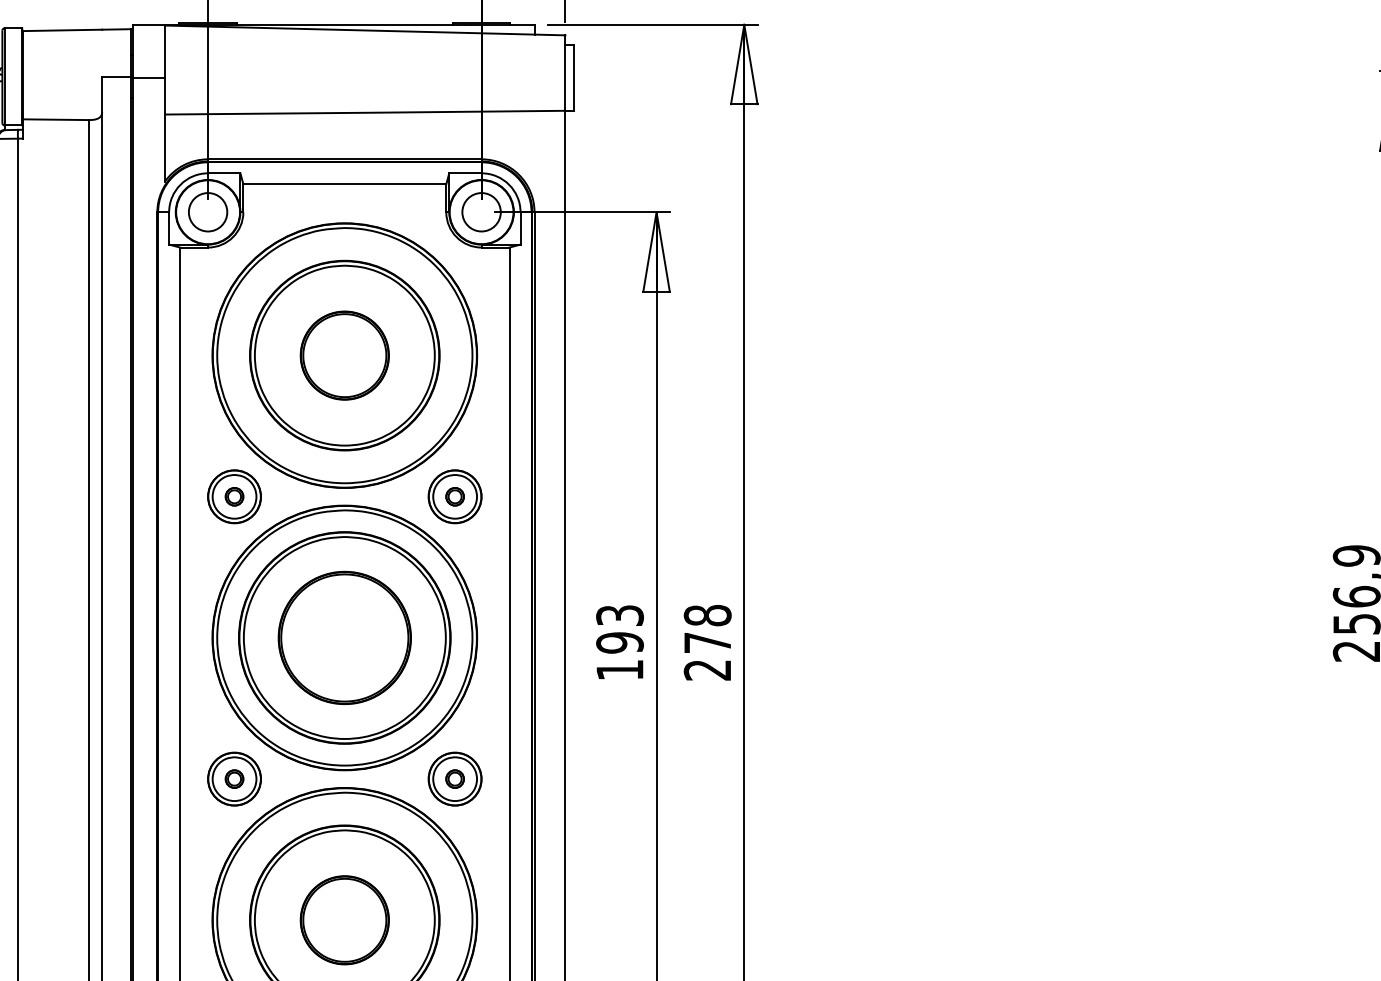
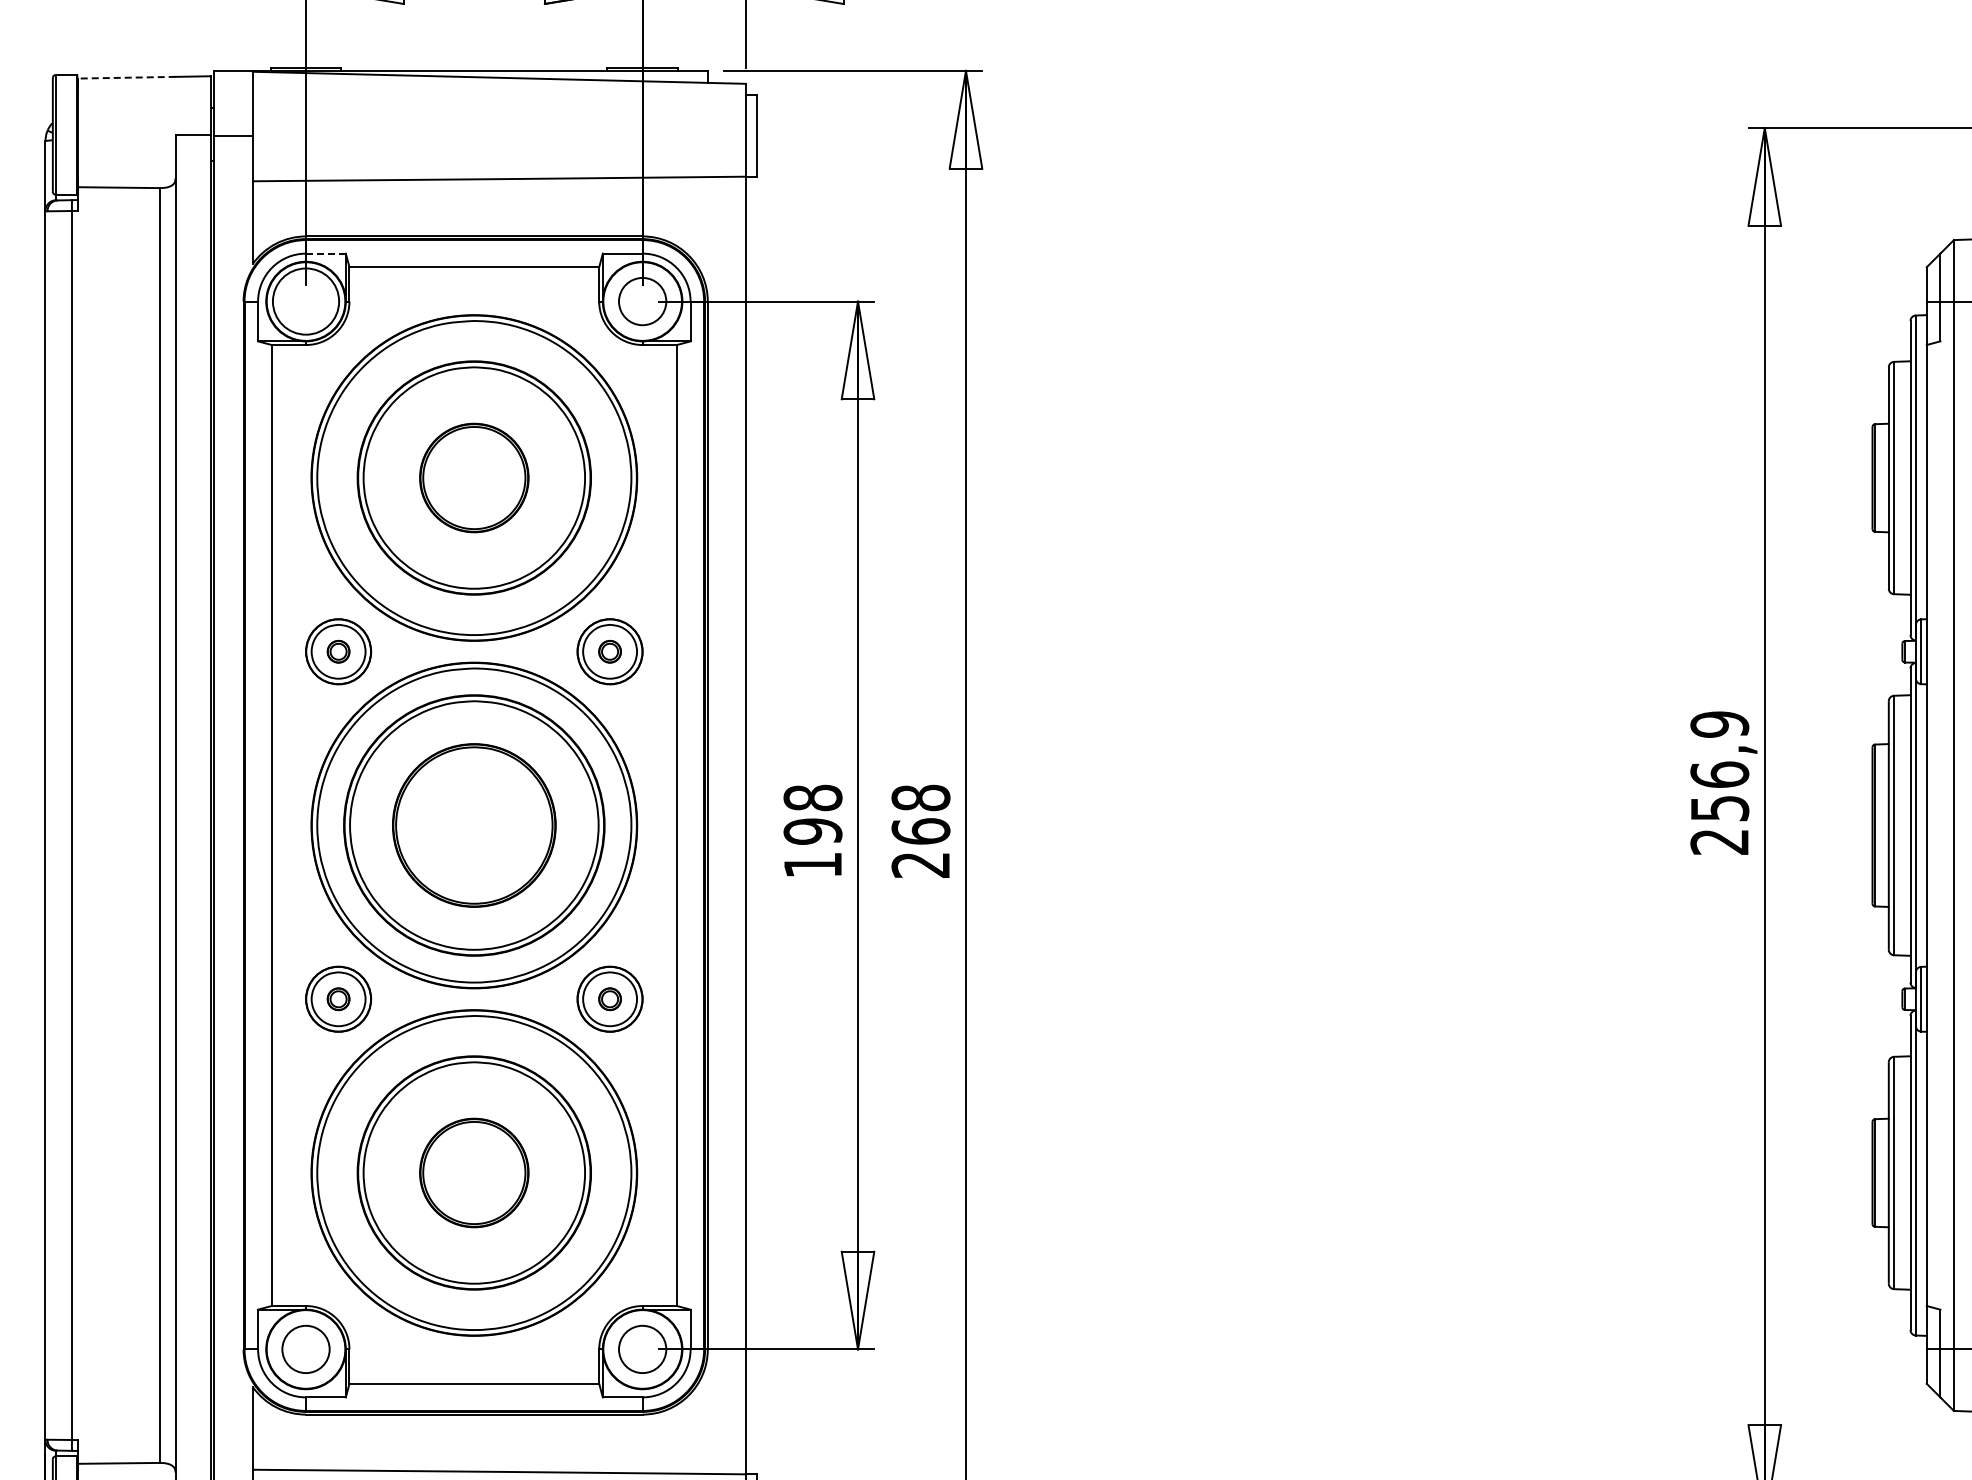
line: (62, 30) -> (126, 77), solid -> dashed
line: (223, 173) -> (325, 253), solid -> dashed
circle: (207, 212) -> (305, 301), size x1.4
text: (619, 615) -> (812, 797), 193 -> 198
text: (707, 642) -> (920, 831), 278 -> 268

